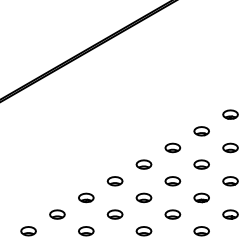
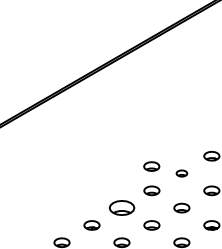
part: (143, 141) -> (151, 166), added
part: (172, 147) -> (181, 173), size x0.7
part: (114, 181) -> (121, 208), size x1.6

